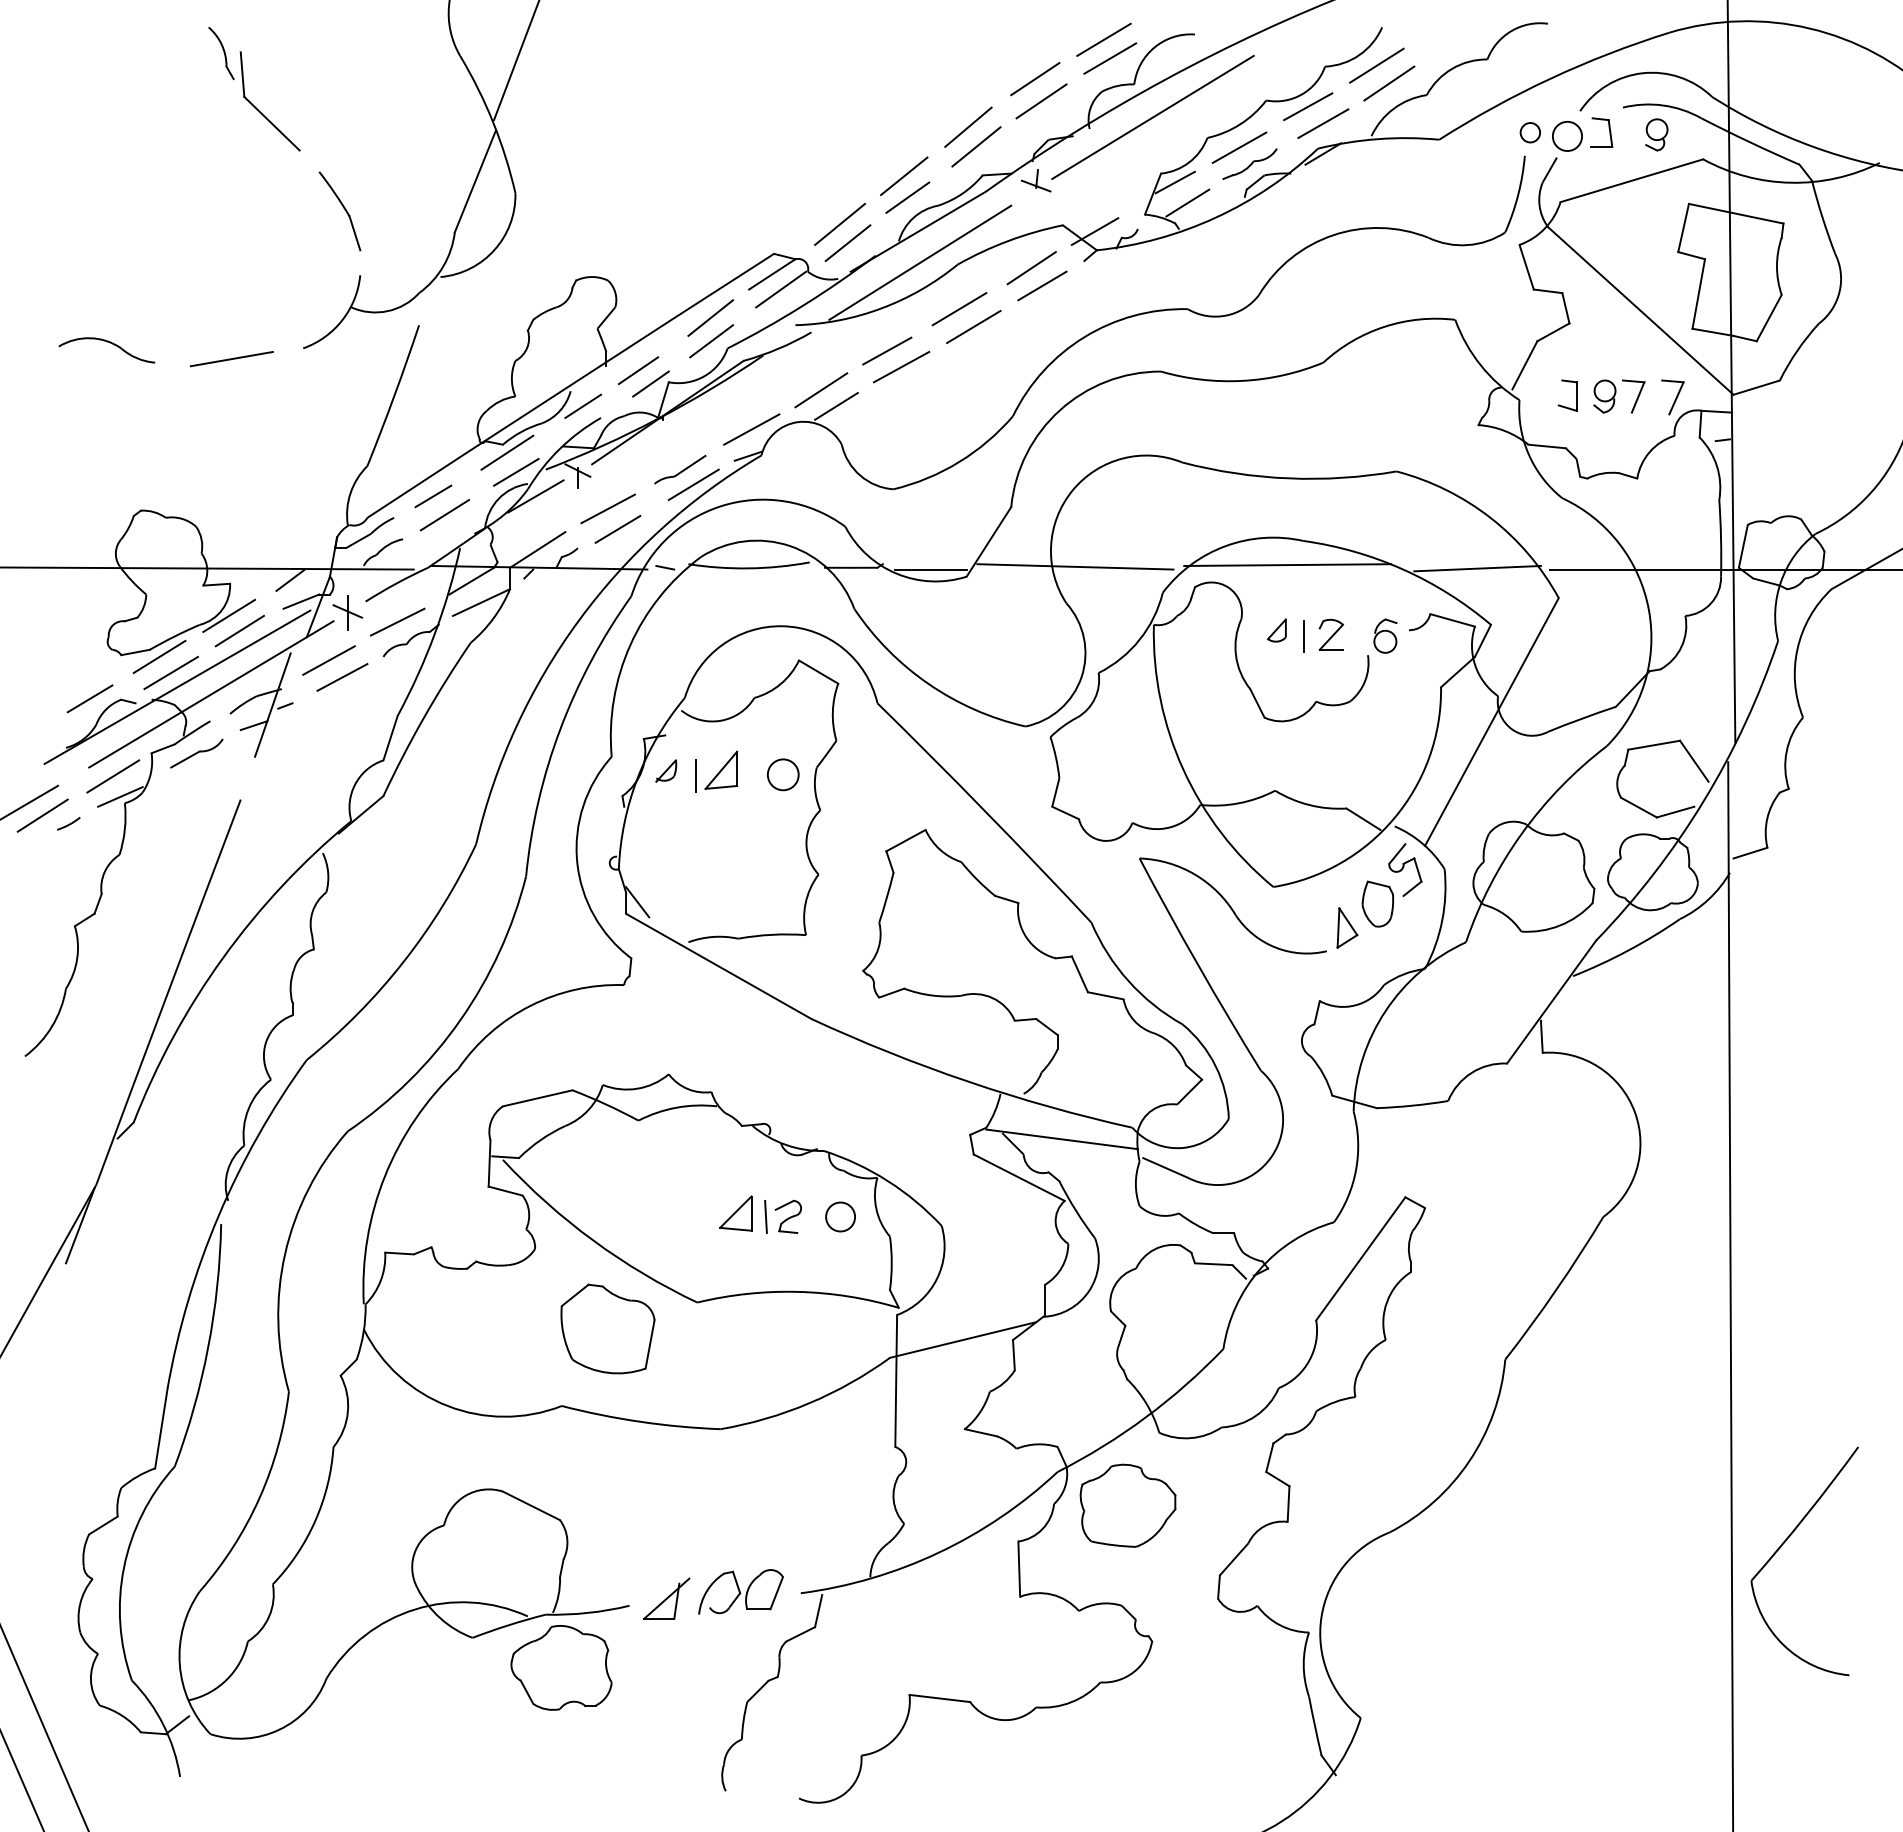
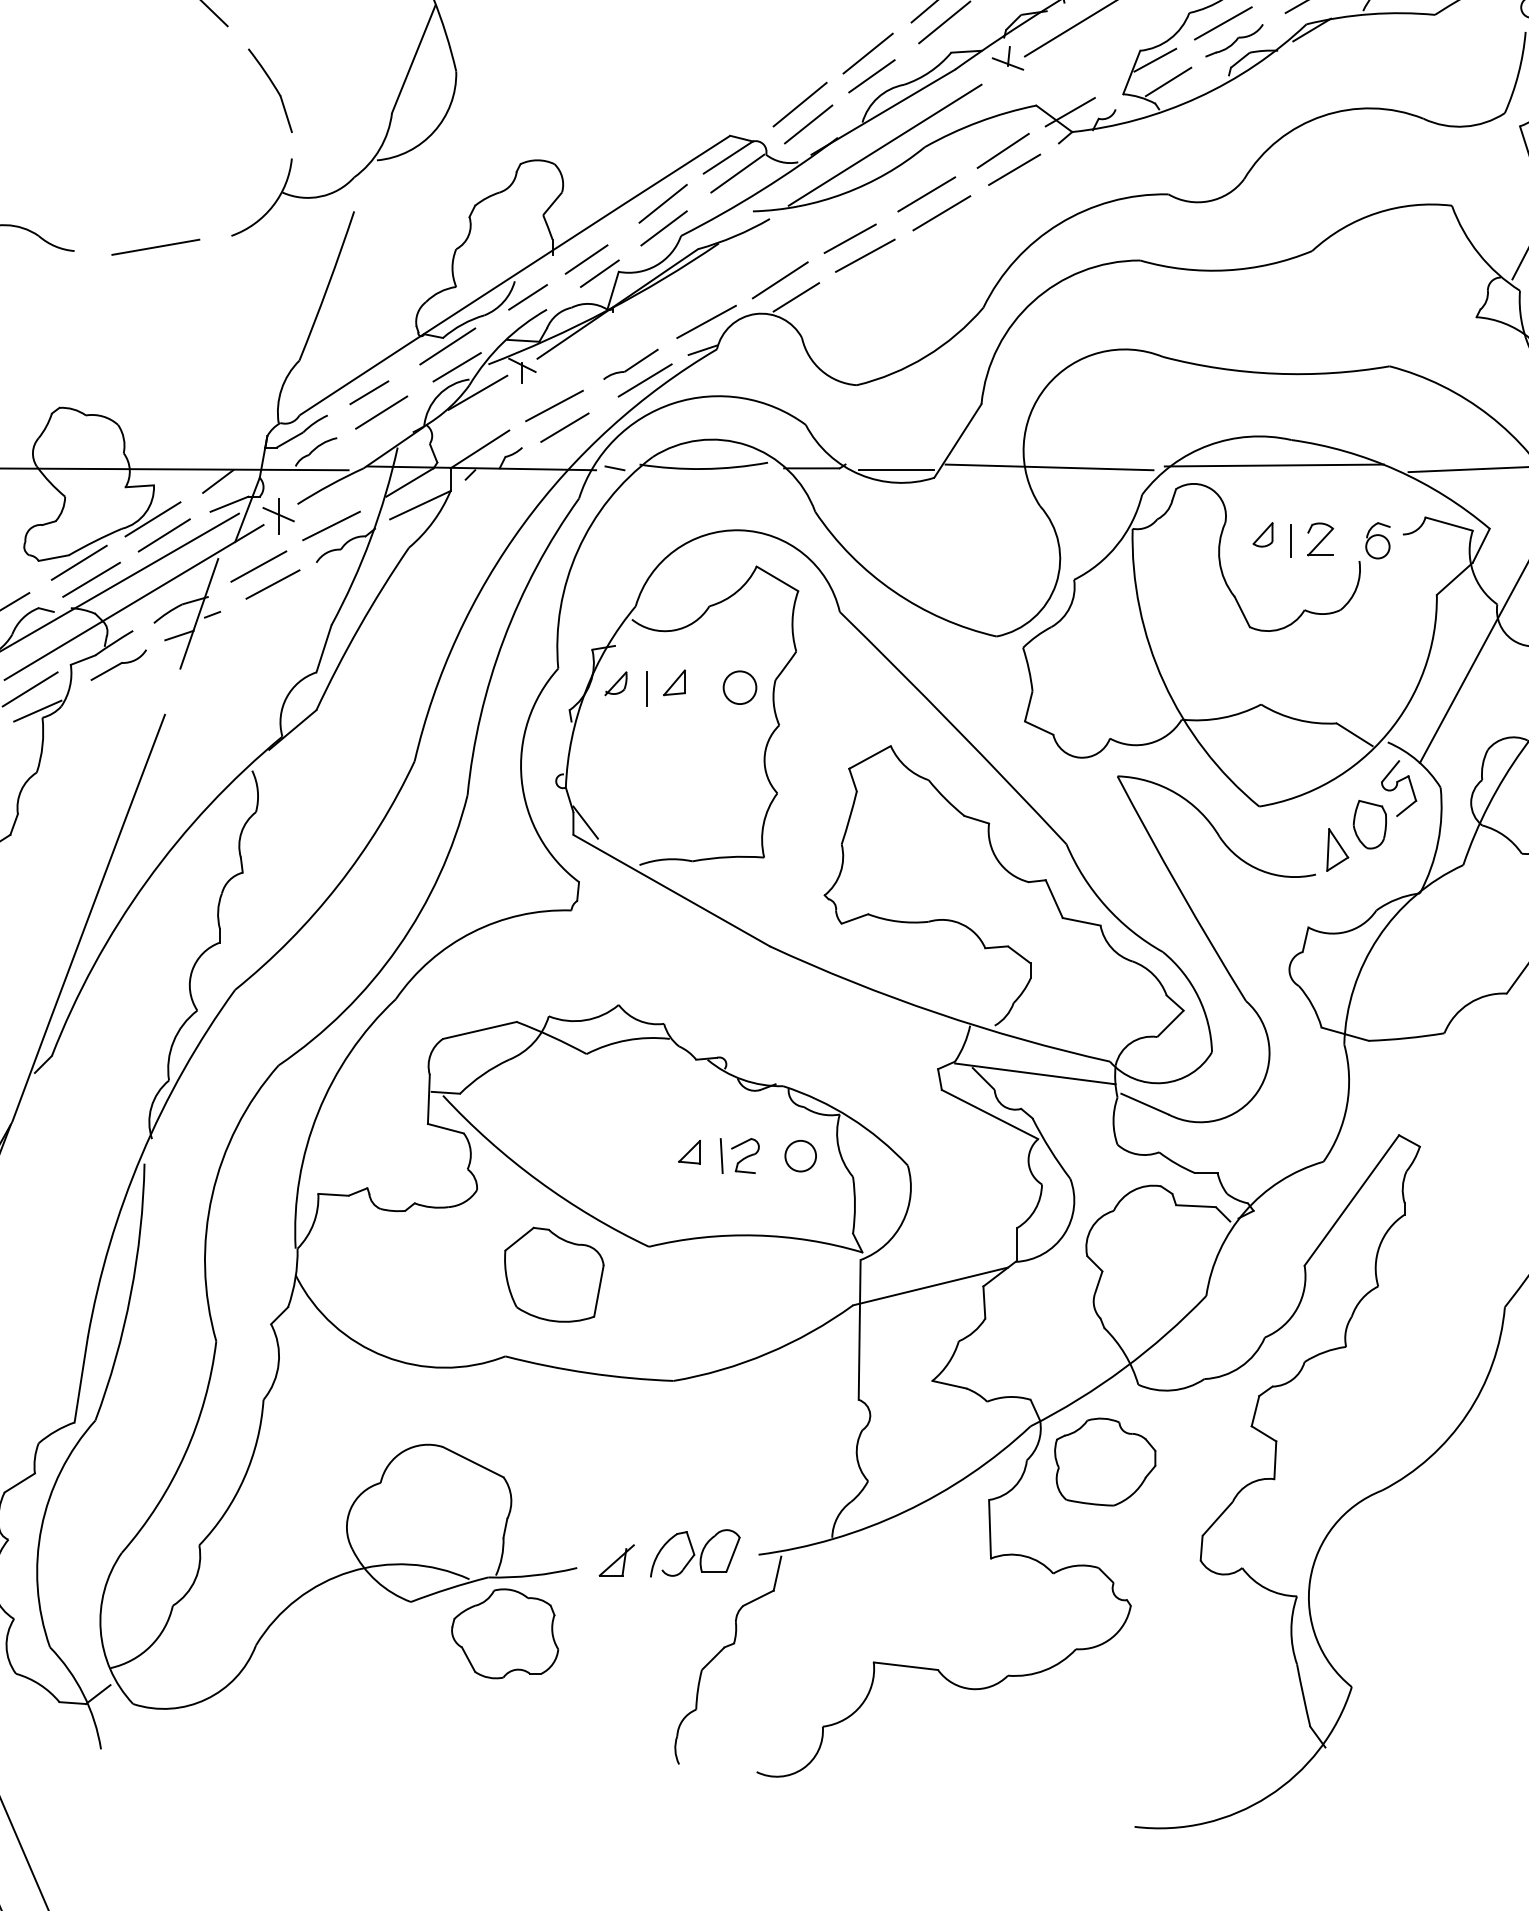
part: (721, 769) -> (674, 682), size x0.62
part: (735, 1212) -> (689, 1151), size x0.62
part: (667, 1598) -> (617, 1560), size x0.71

